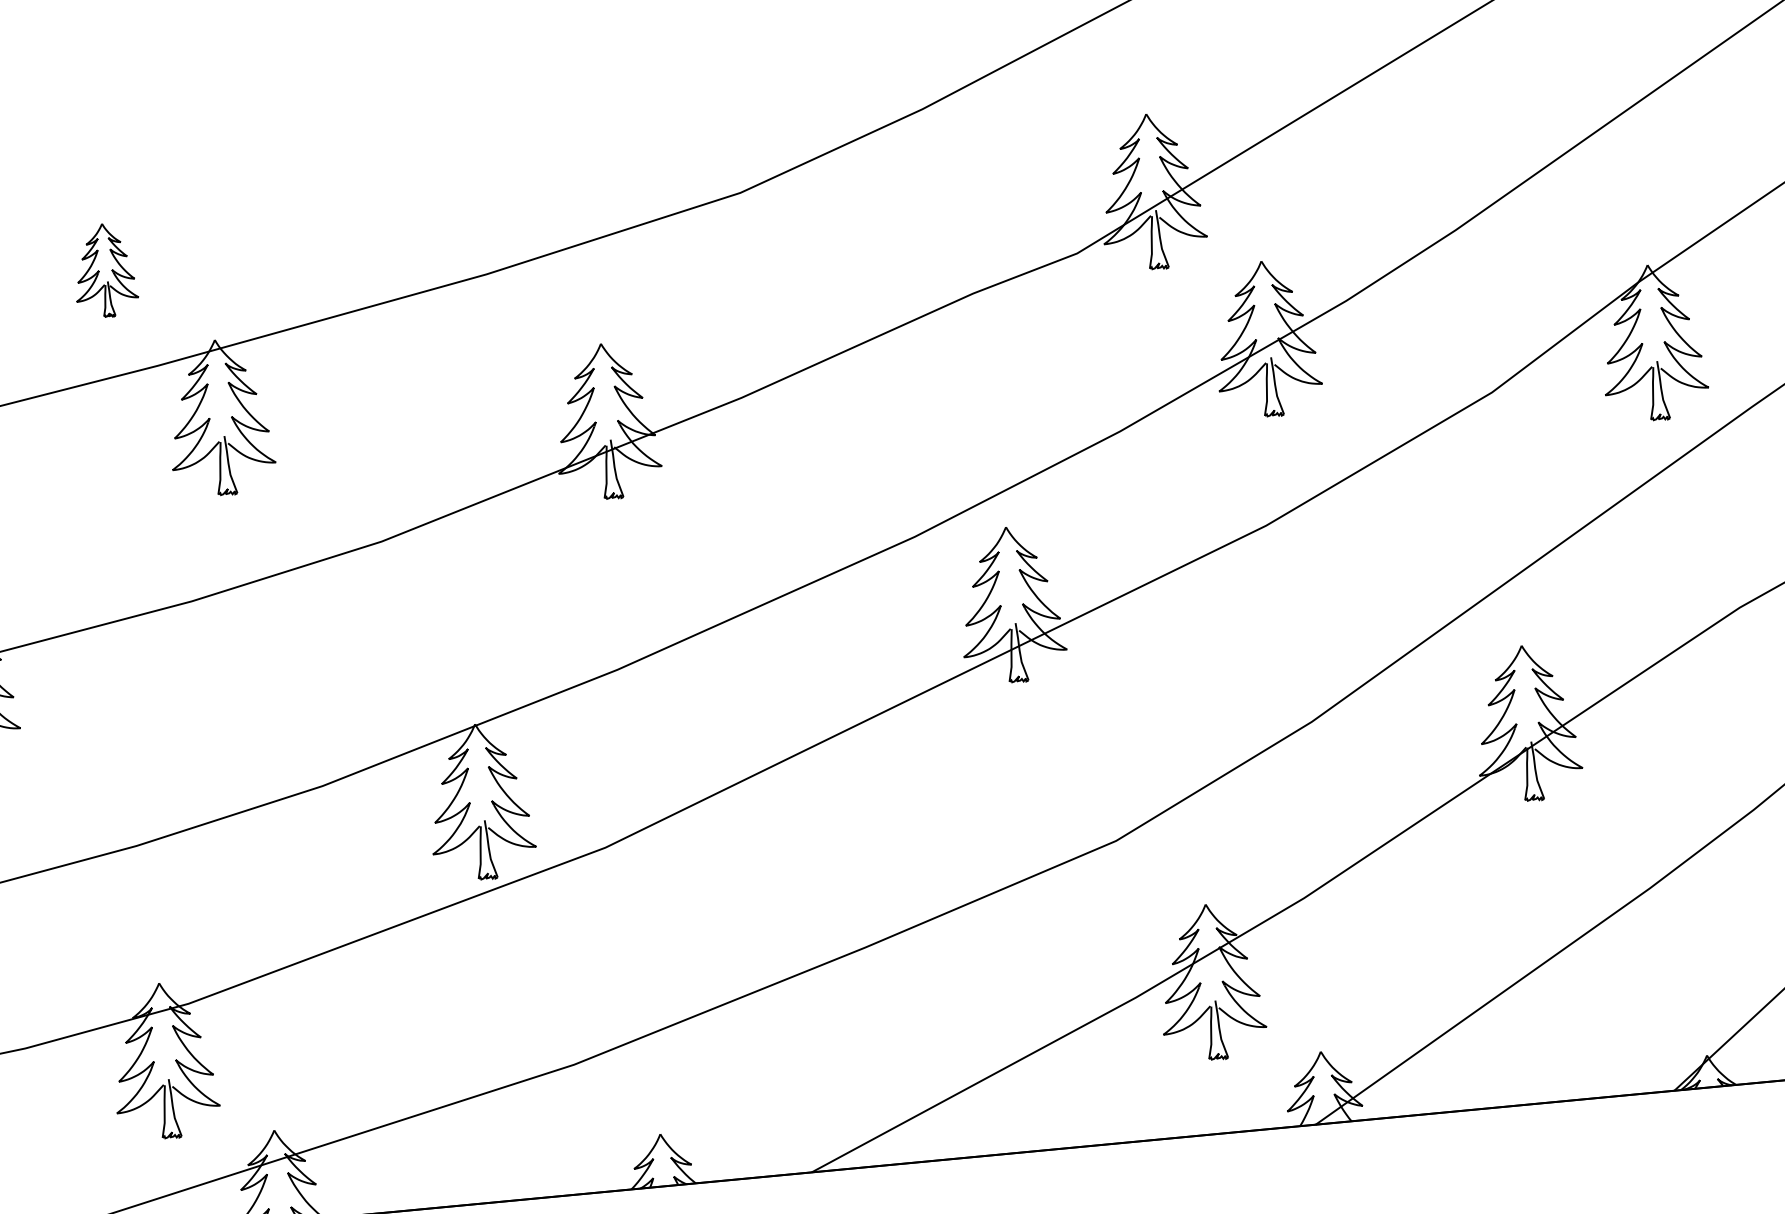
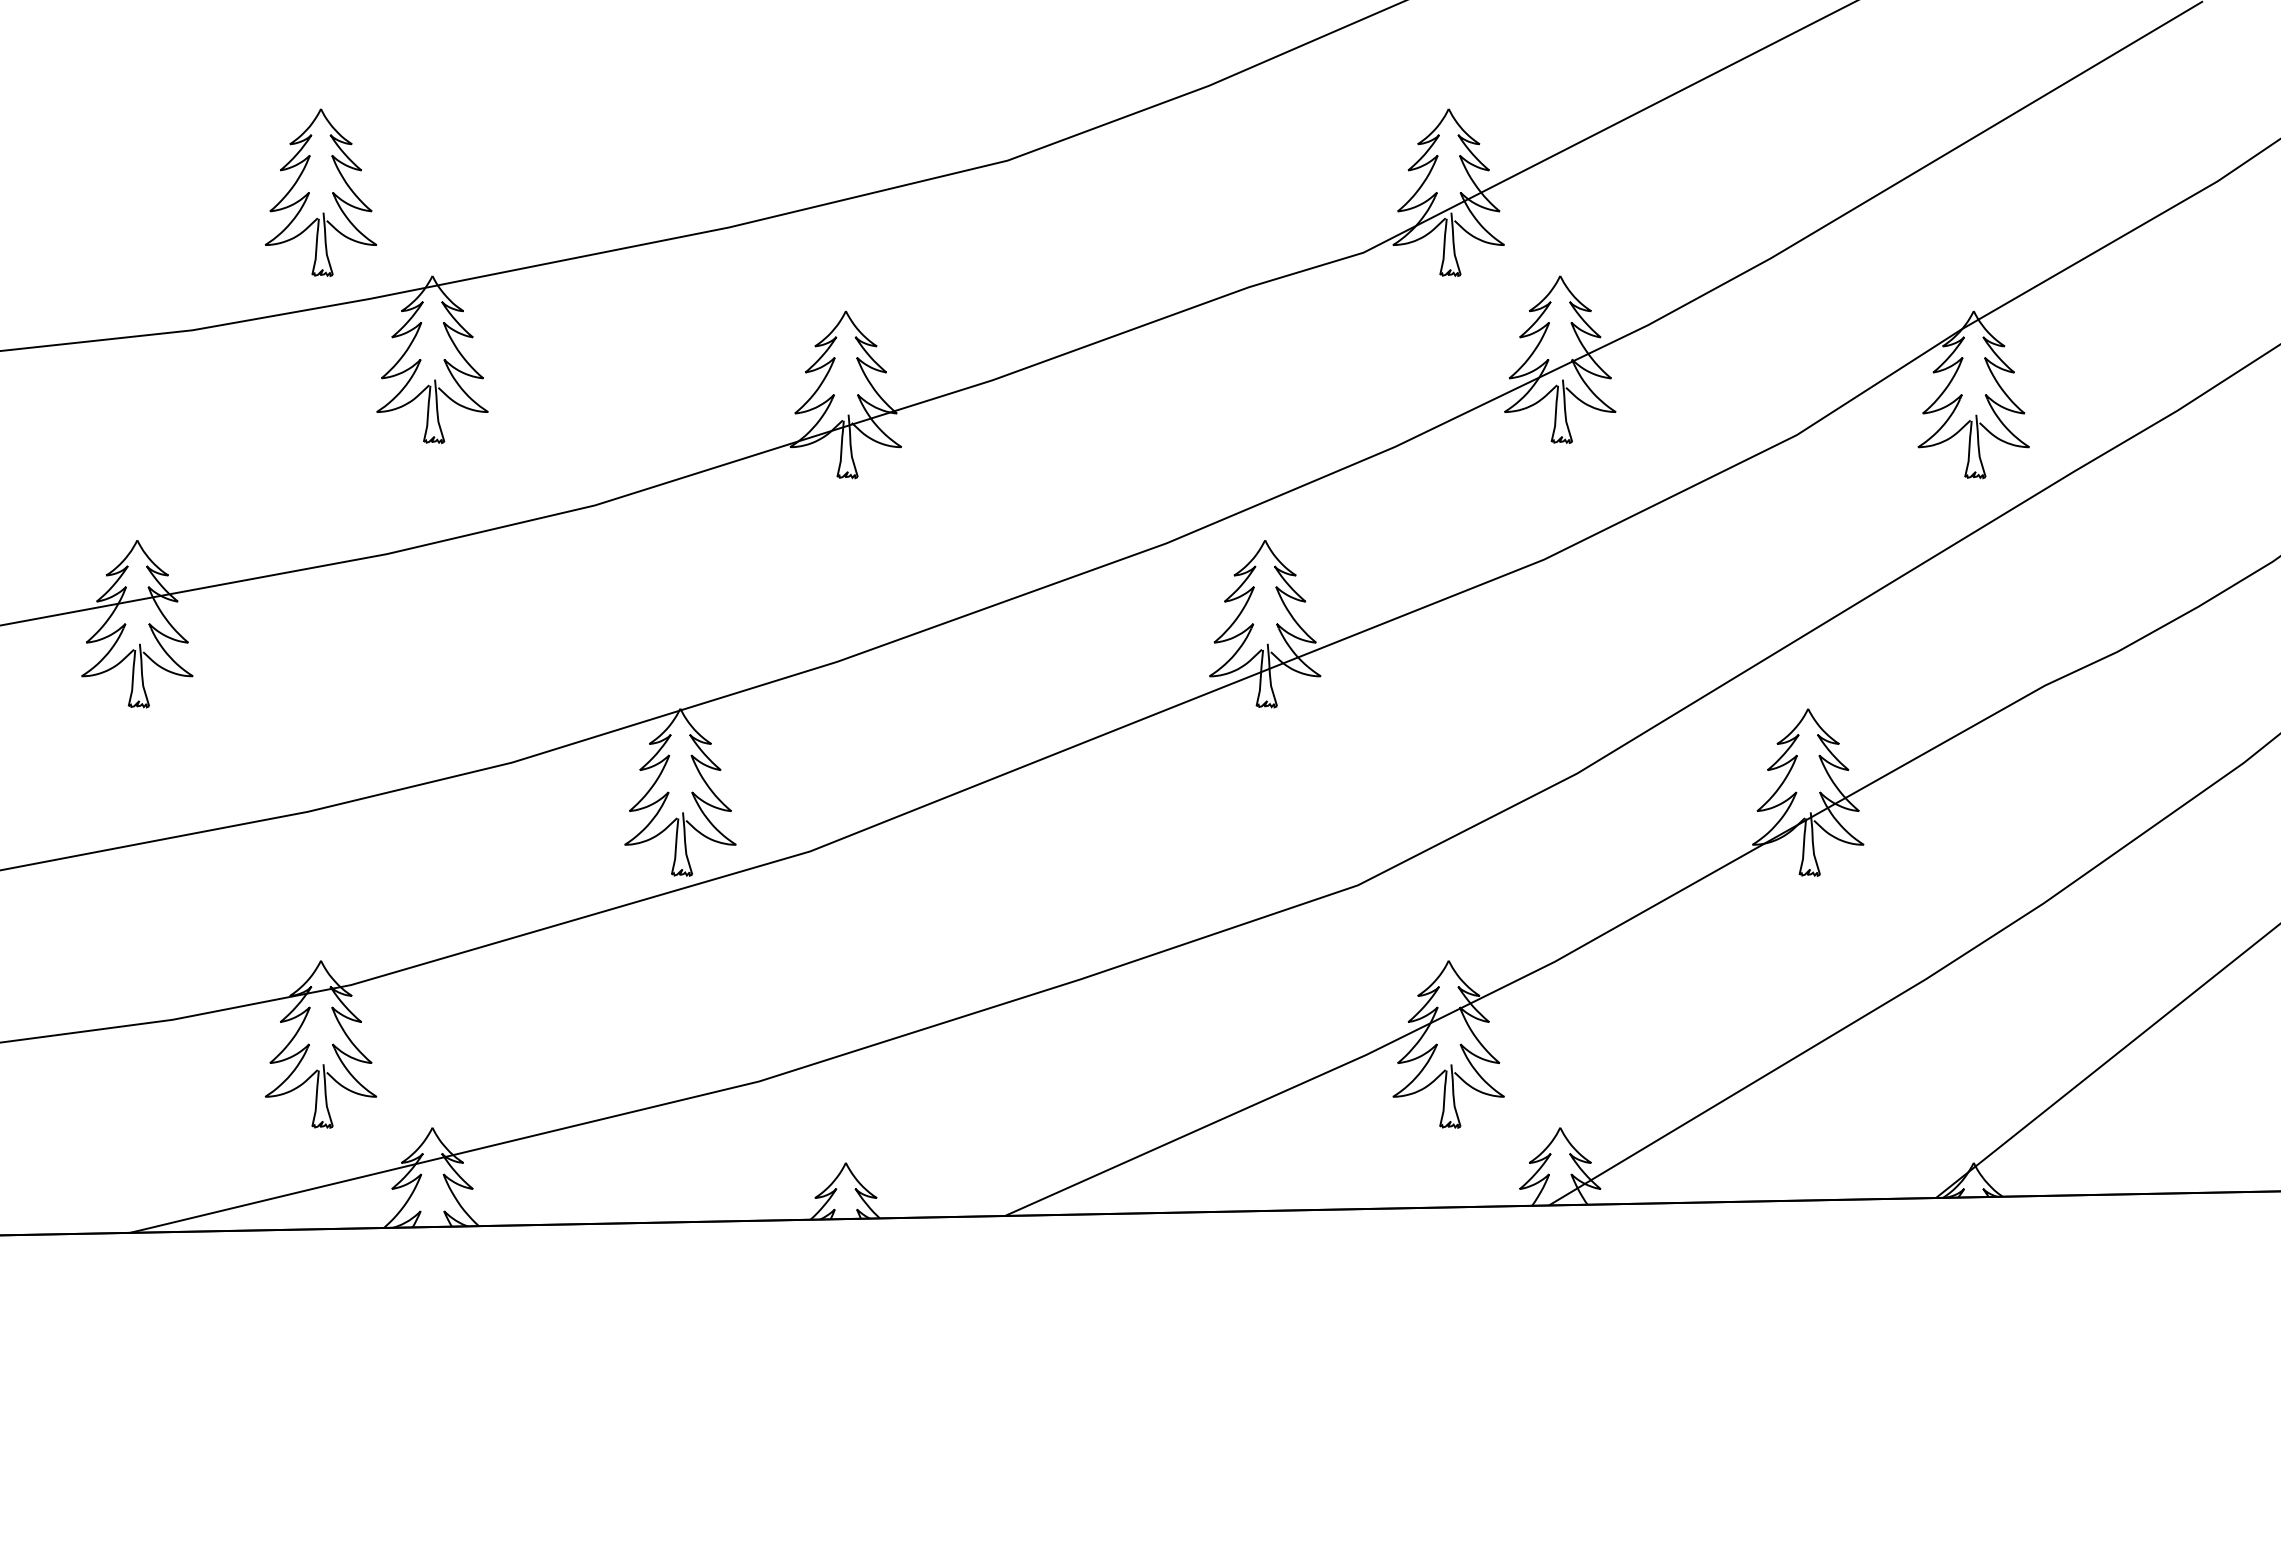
part: (105, 270) -> (320, 192), size x1.67

